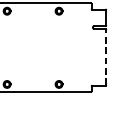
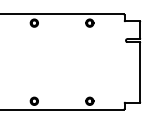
line: (106, 56) -> (140, 71), dashed -> solid

